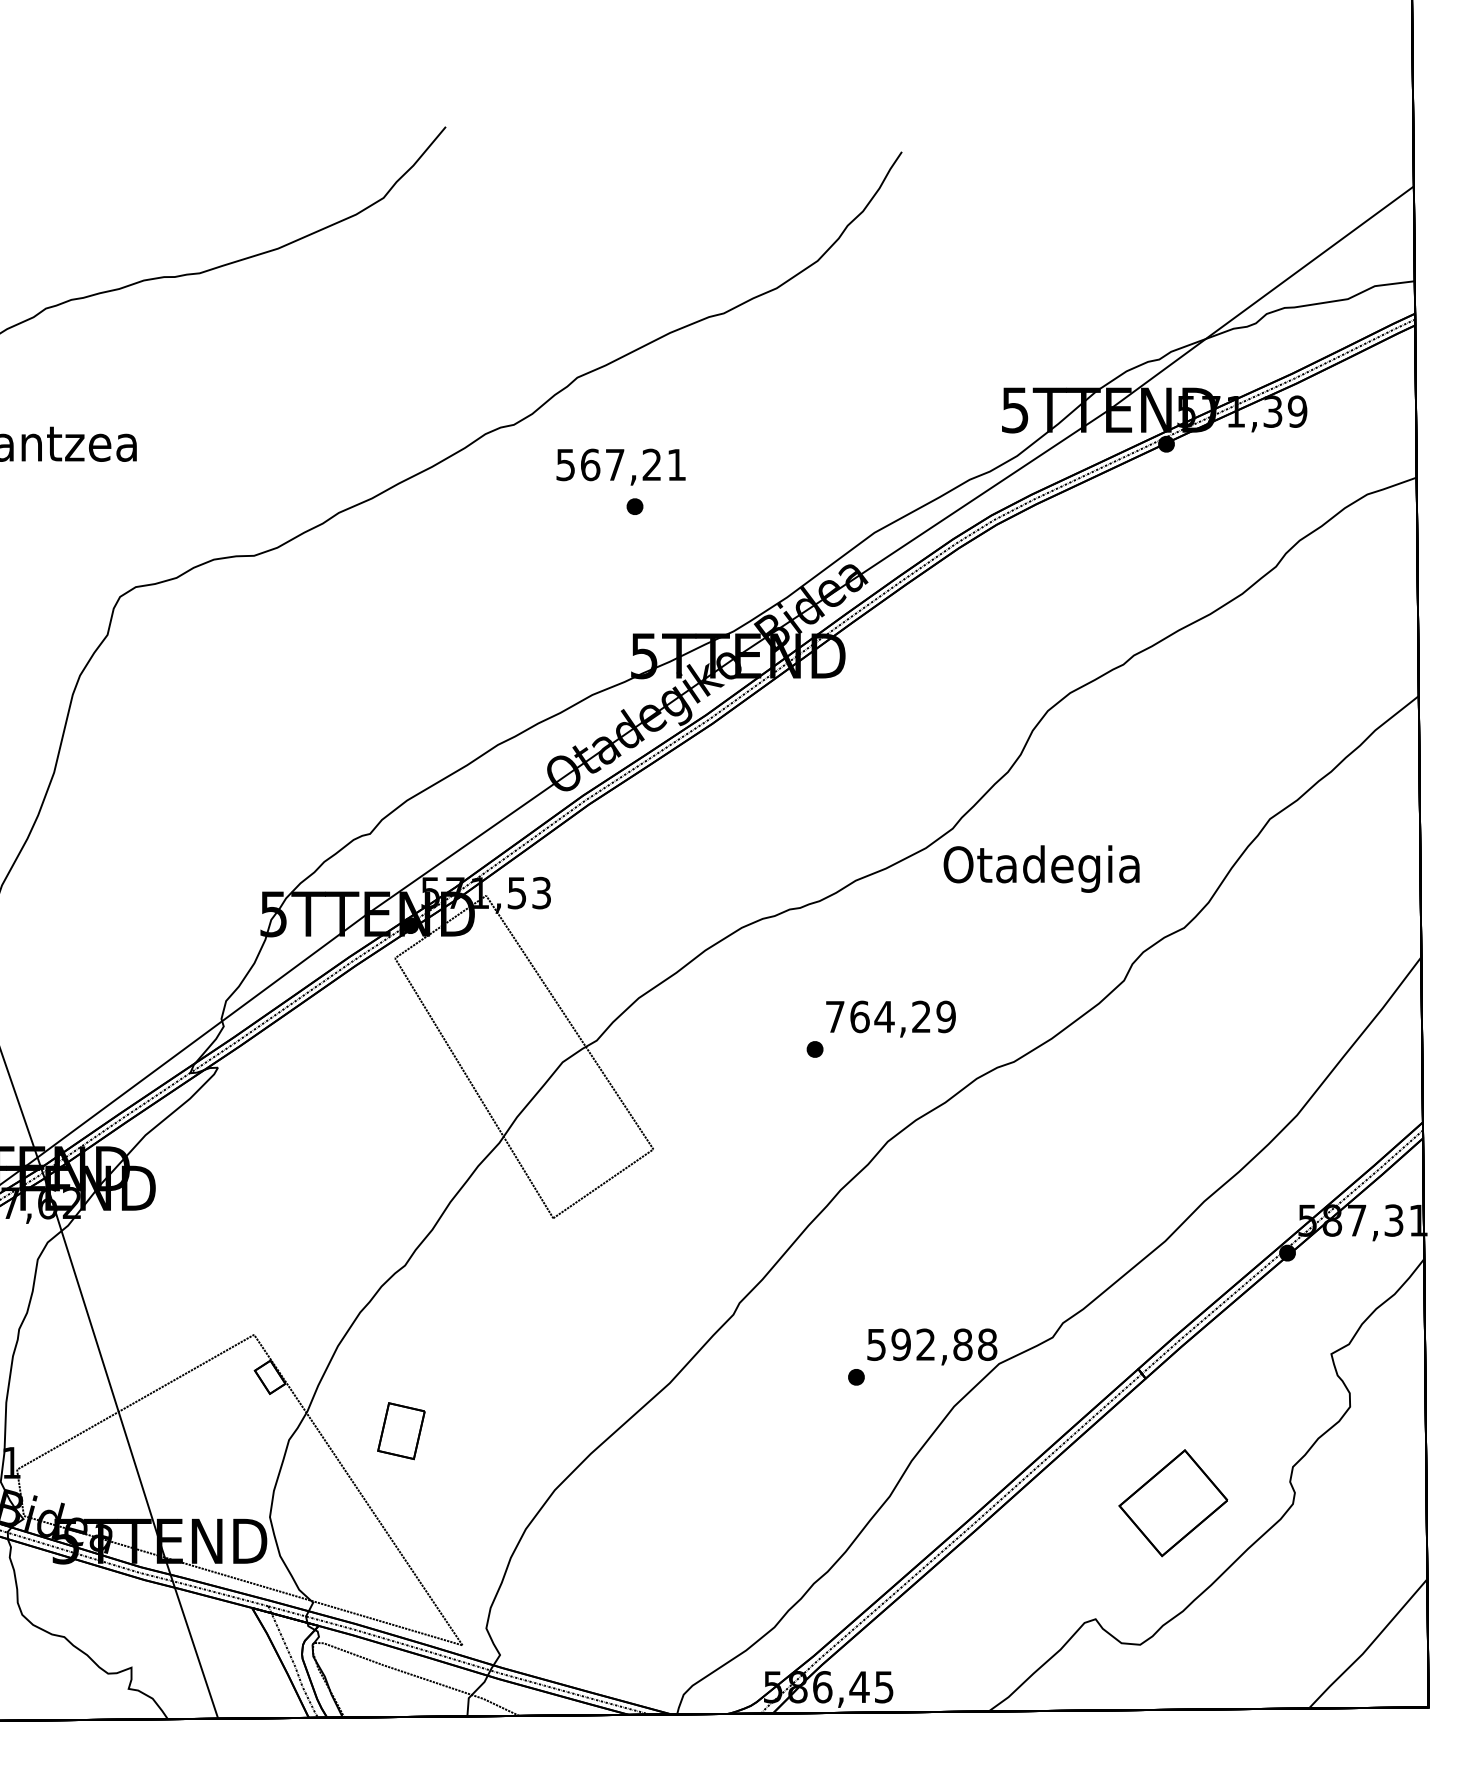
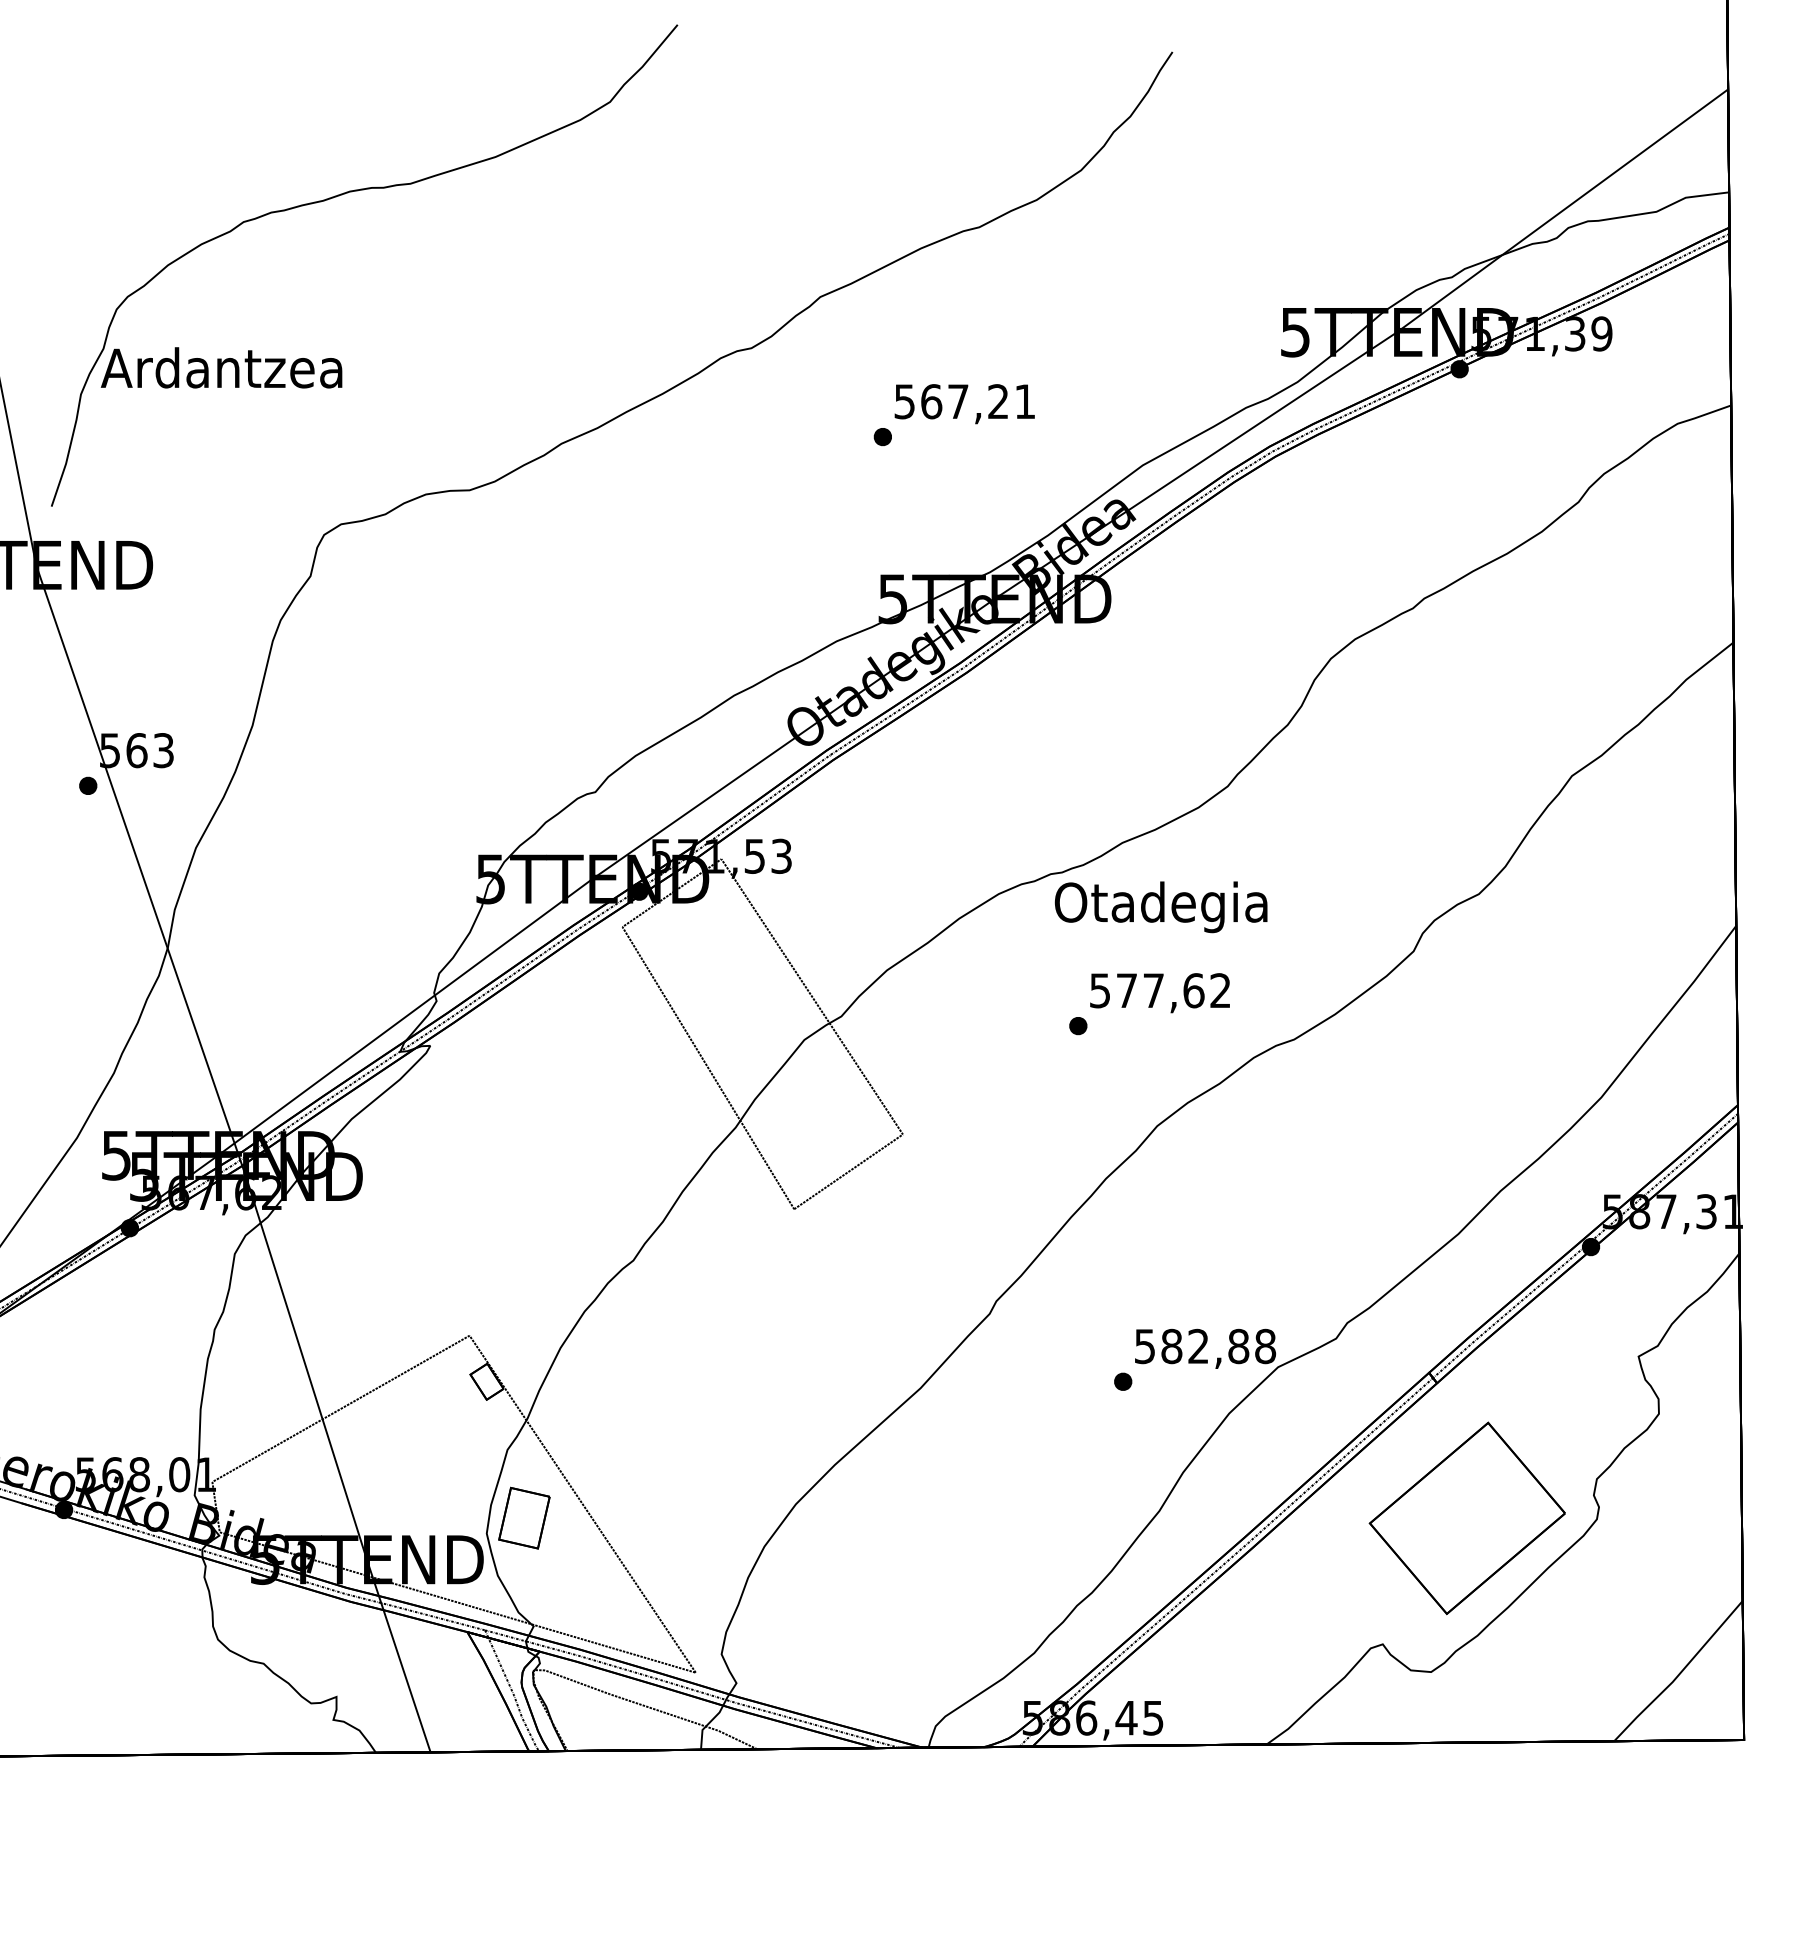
text: (620, 467) -> (964, 404), moved
text: (1041, 869) -> (1160, 907), moved
text: (890, 1016) -> (1160, 990), 764,29 -> 577,62
text: (900, 1344) -> (1171, 1346), 592,88 -> 582,88
part: (401, 1430) -> (524, 1517), moved
part: (1172, 1503) -> (1466, 1518), size x1.67

